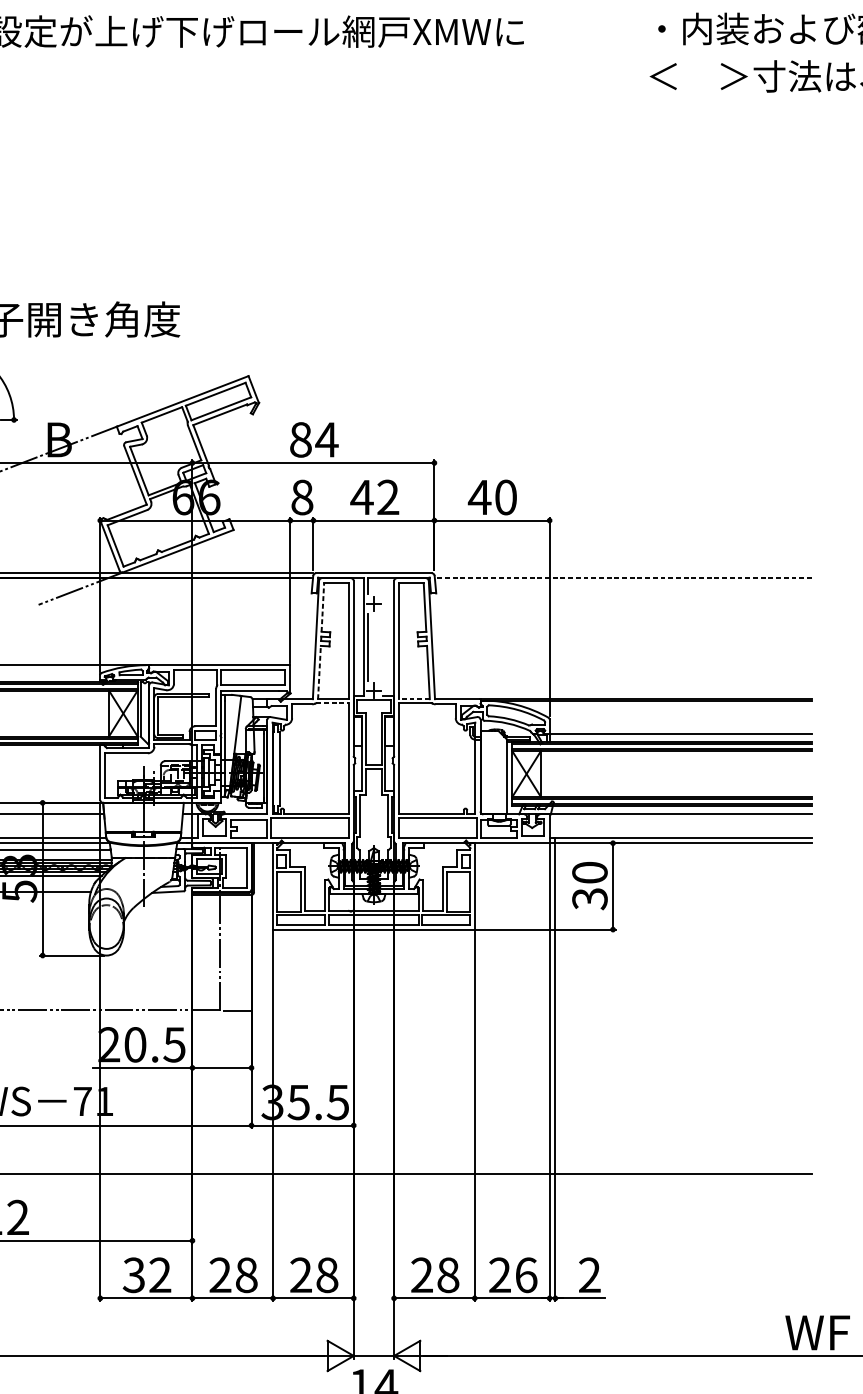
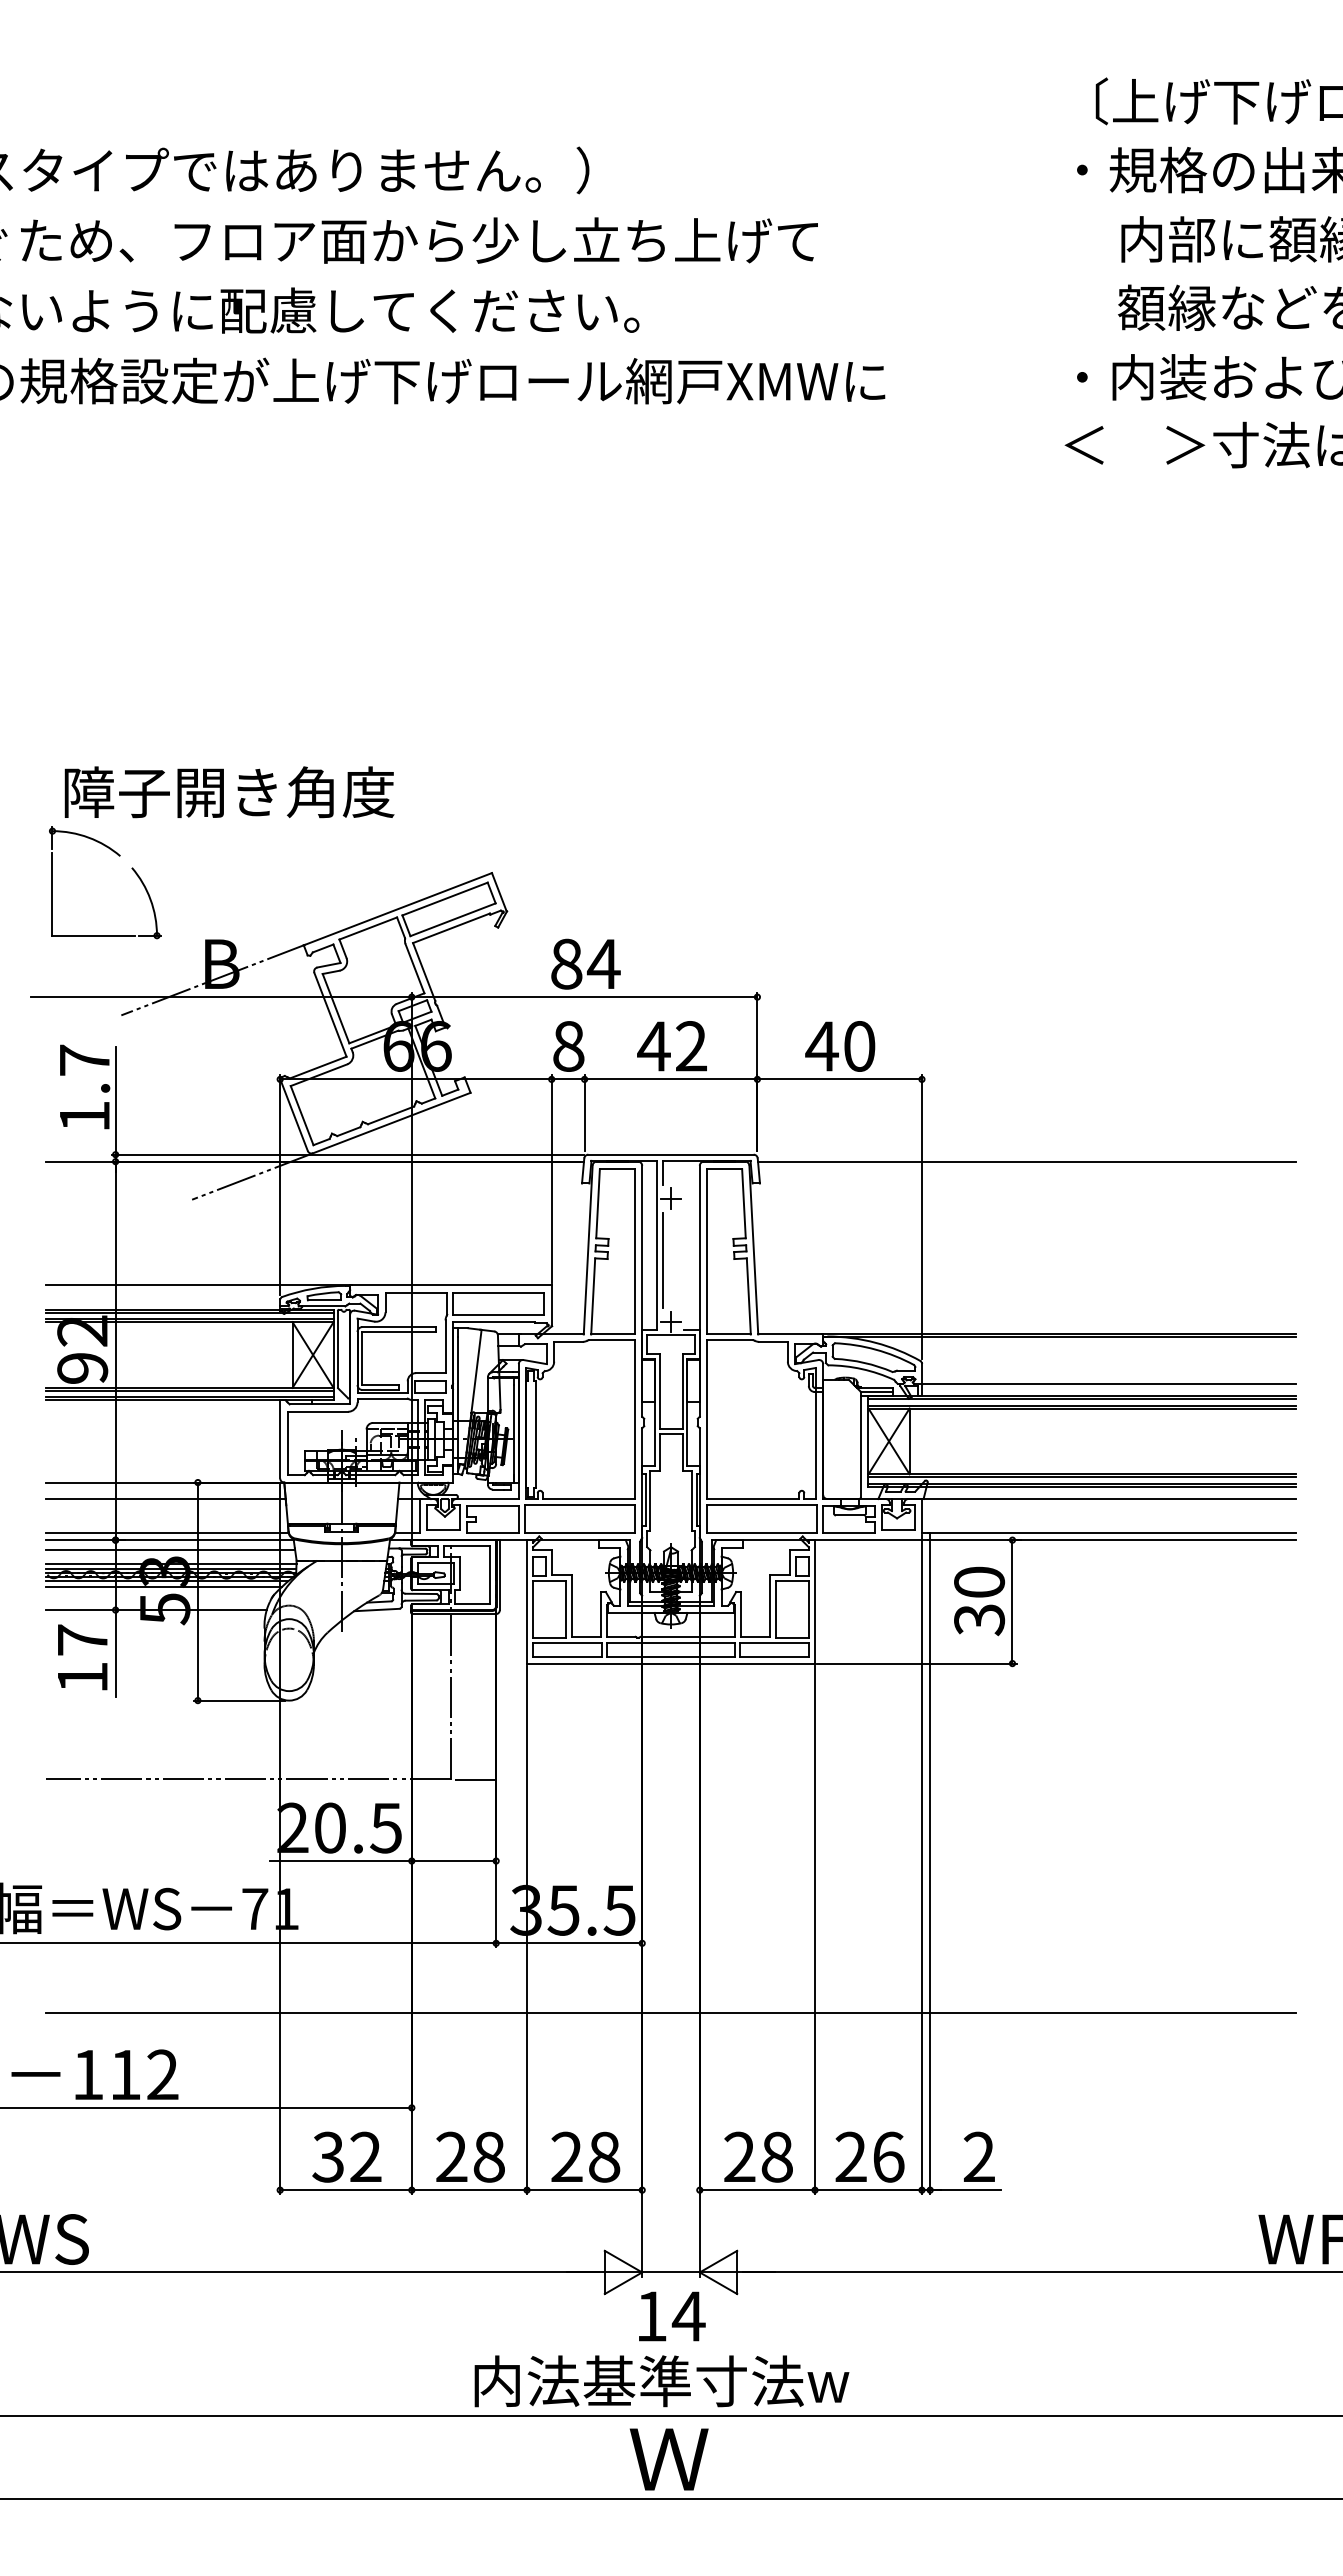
line: (622, 578) -> (1026, 1161), dashed -> solid
line: (323, 607) -> (598, 1203), dashed -> solid
line: (319, 671) -> (593, 1295), dashed -> solid
line: (414, 699) -> (729, 1334), dashed -> solid
line: (332, 703) -> (612, 1340), dashed -> solid

